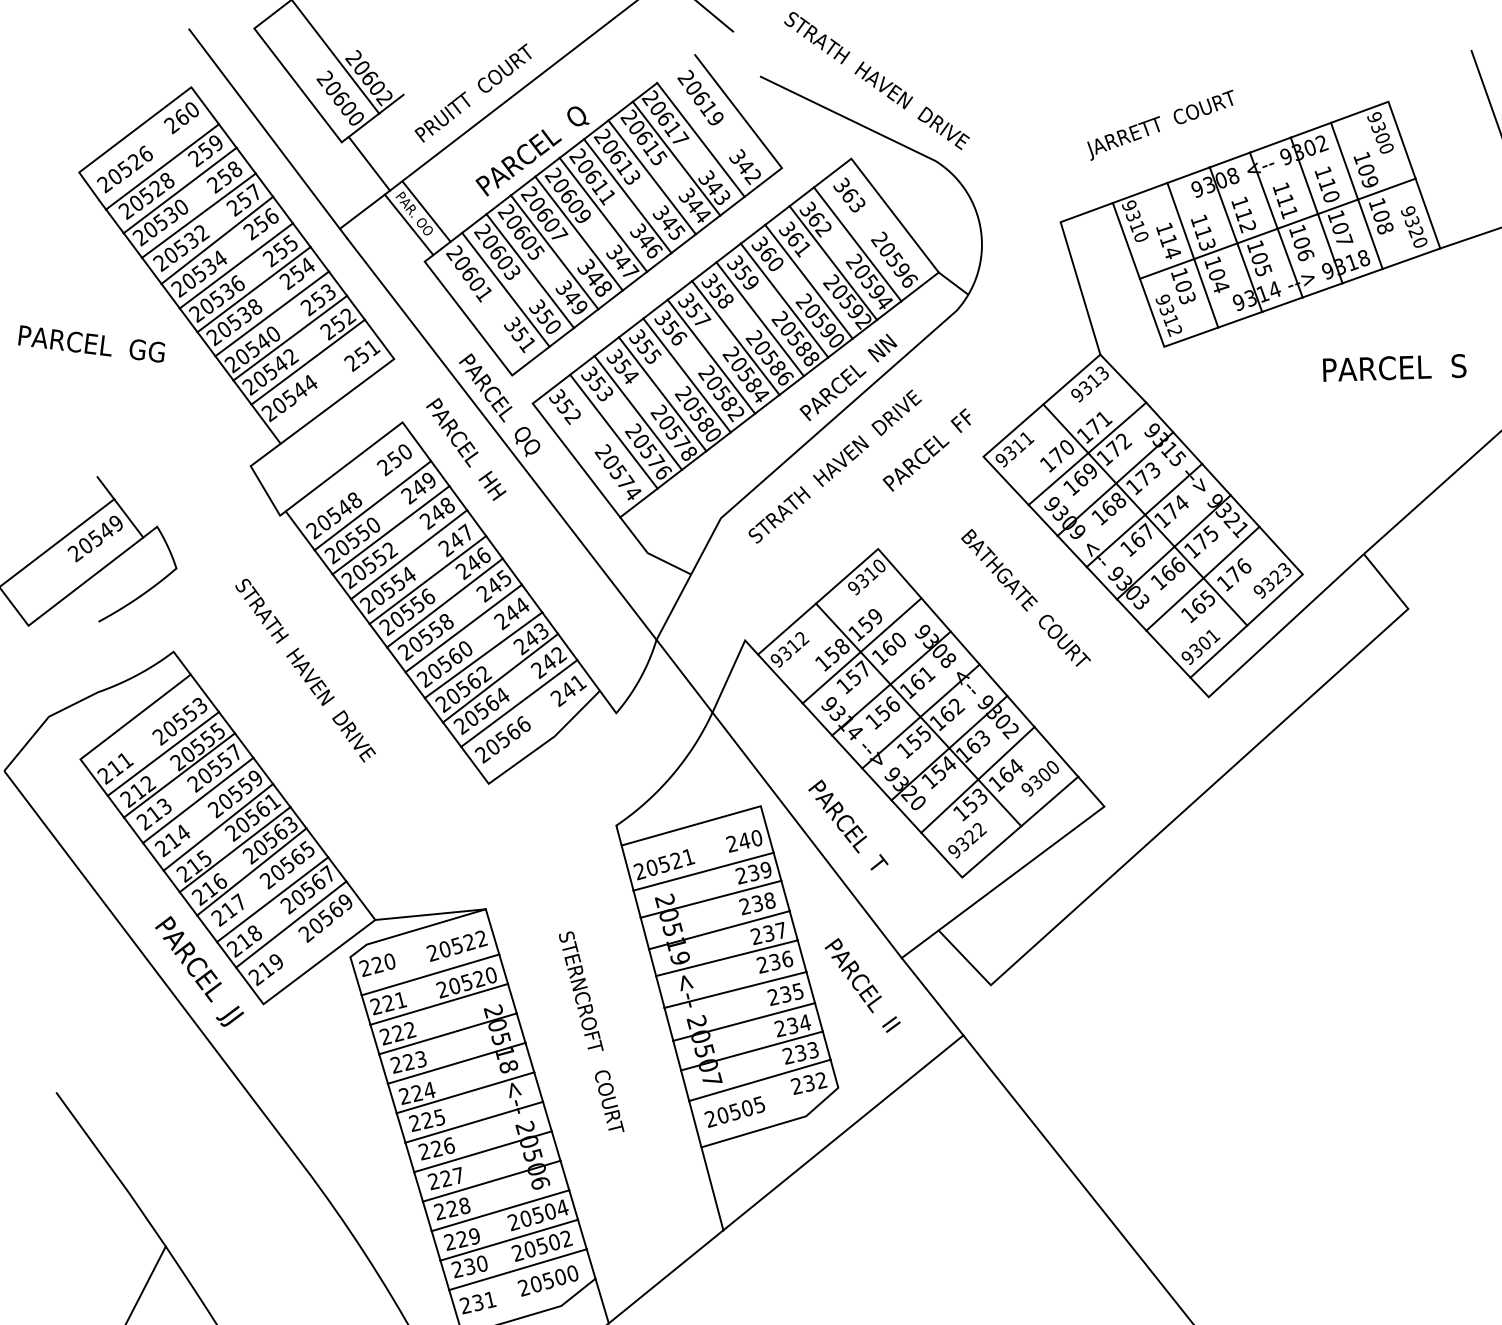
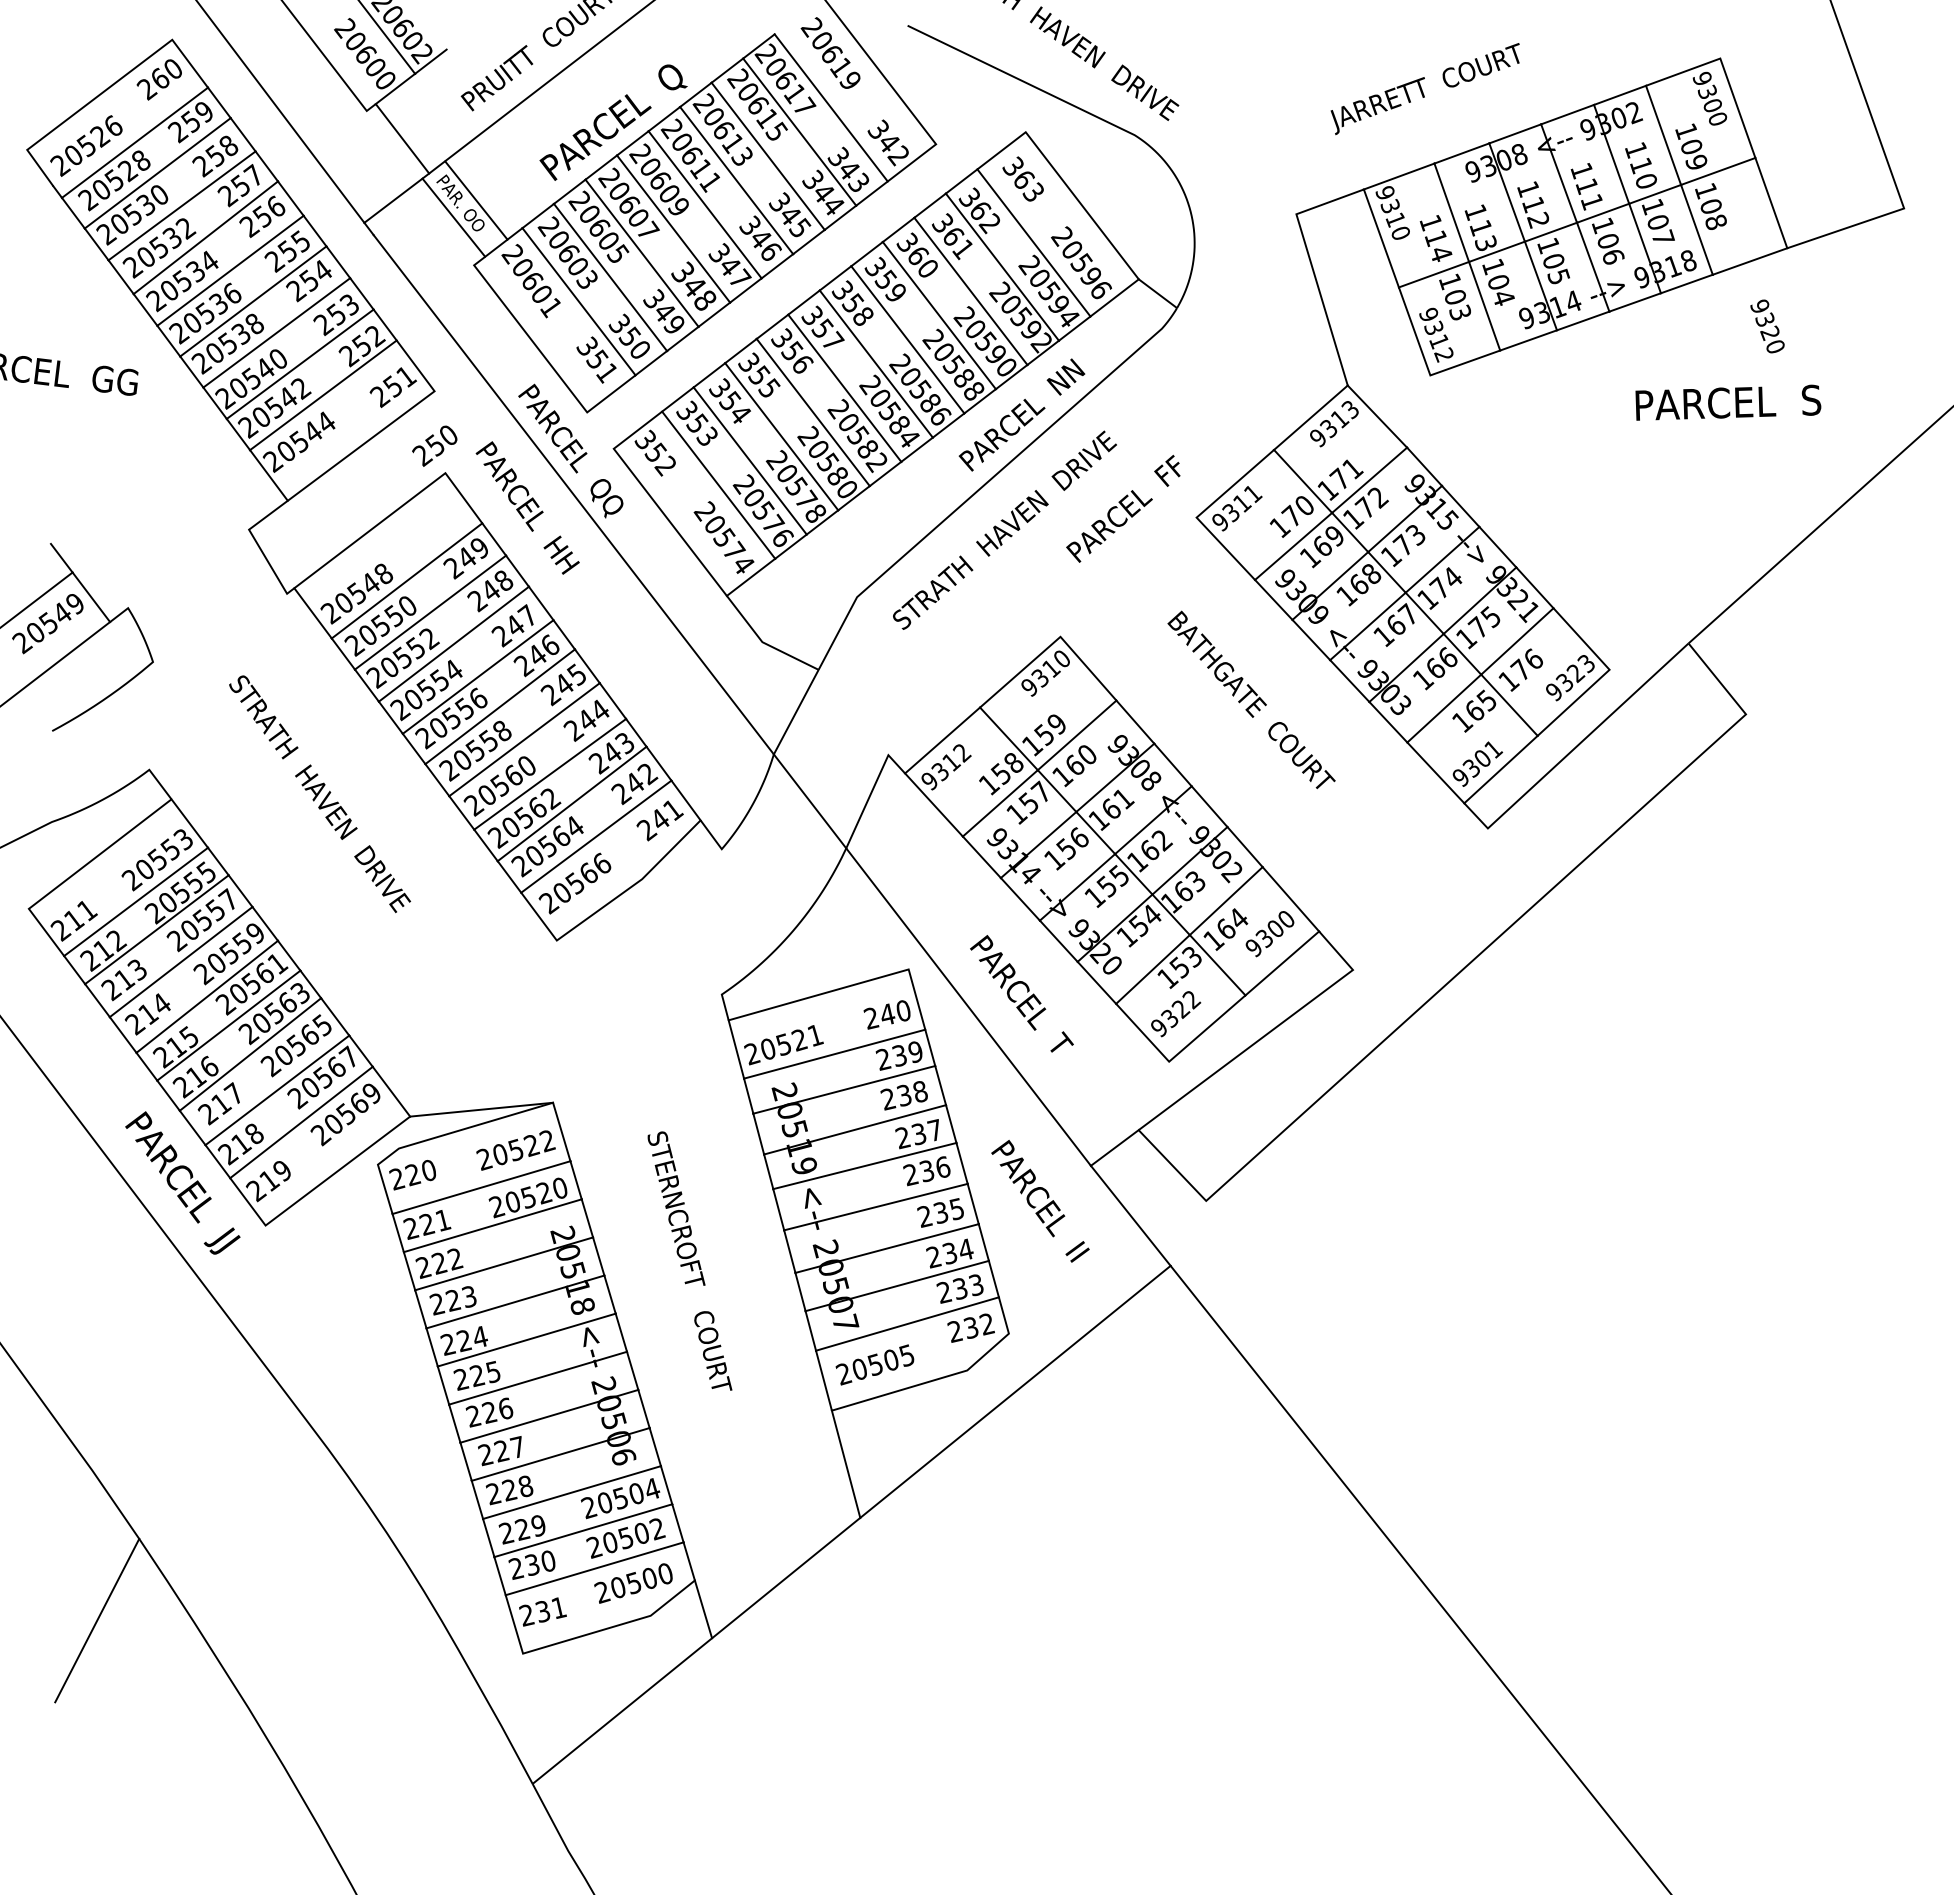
text: (1414, 227) -> (1767, 326), moved
text: (394, 459) -> (434, 445), moved

